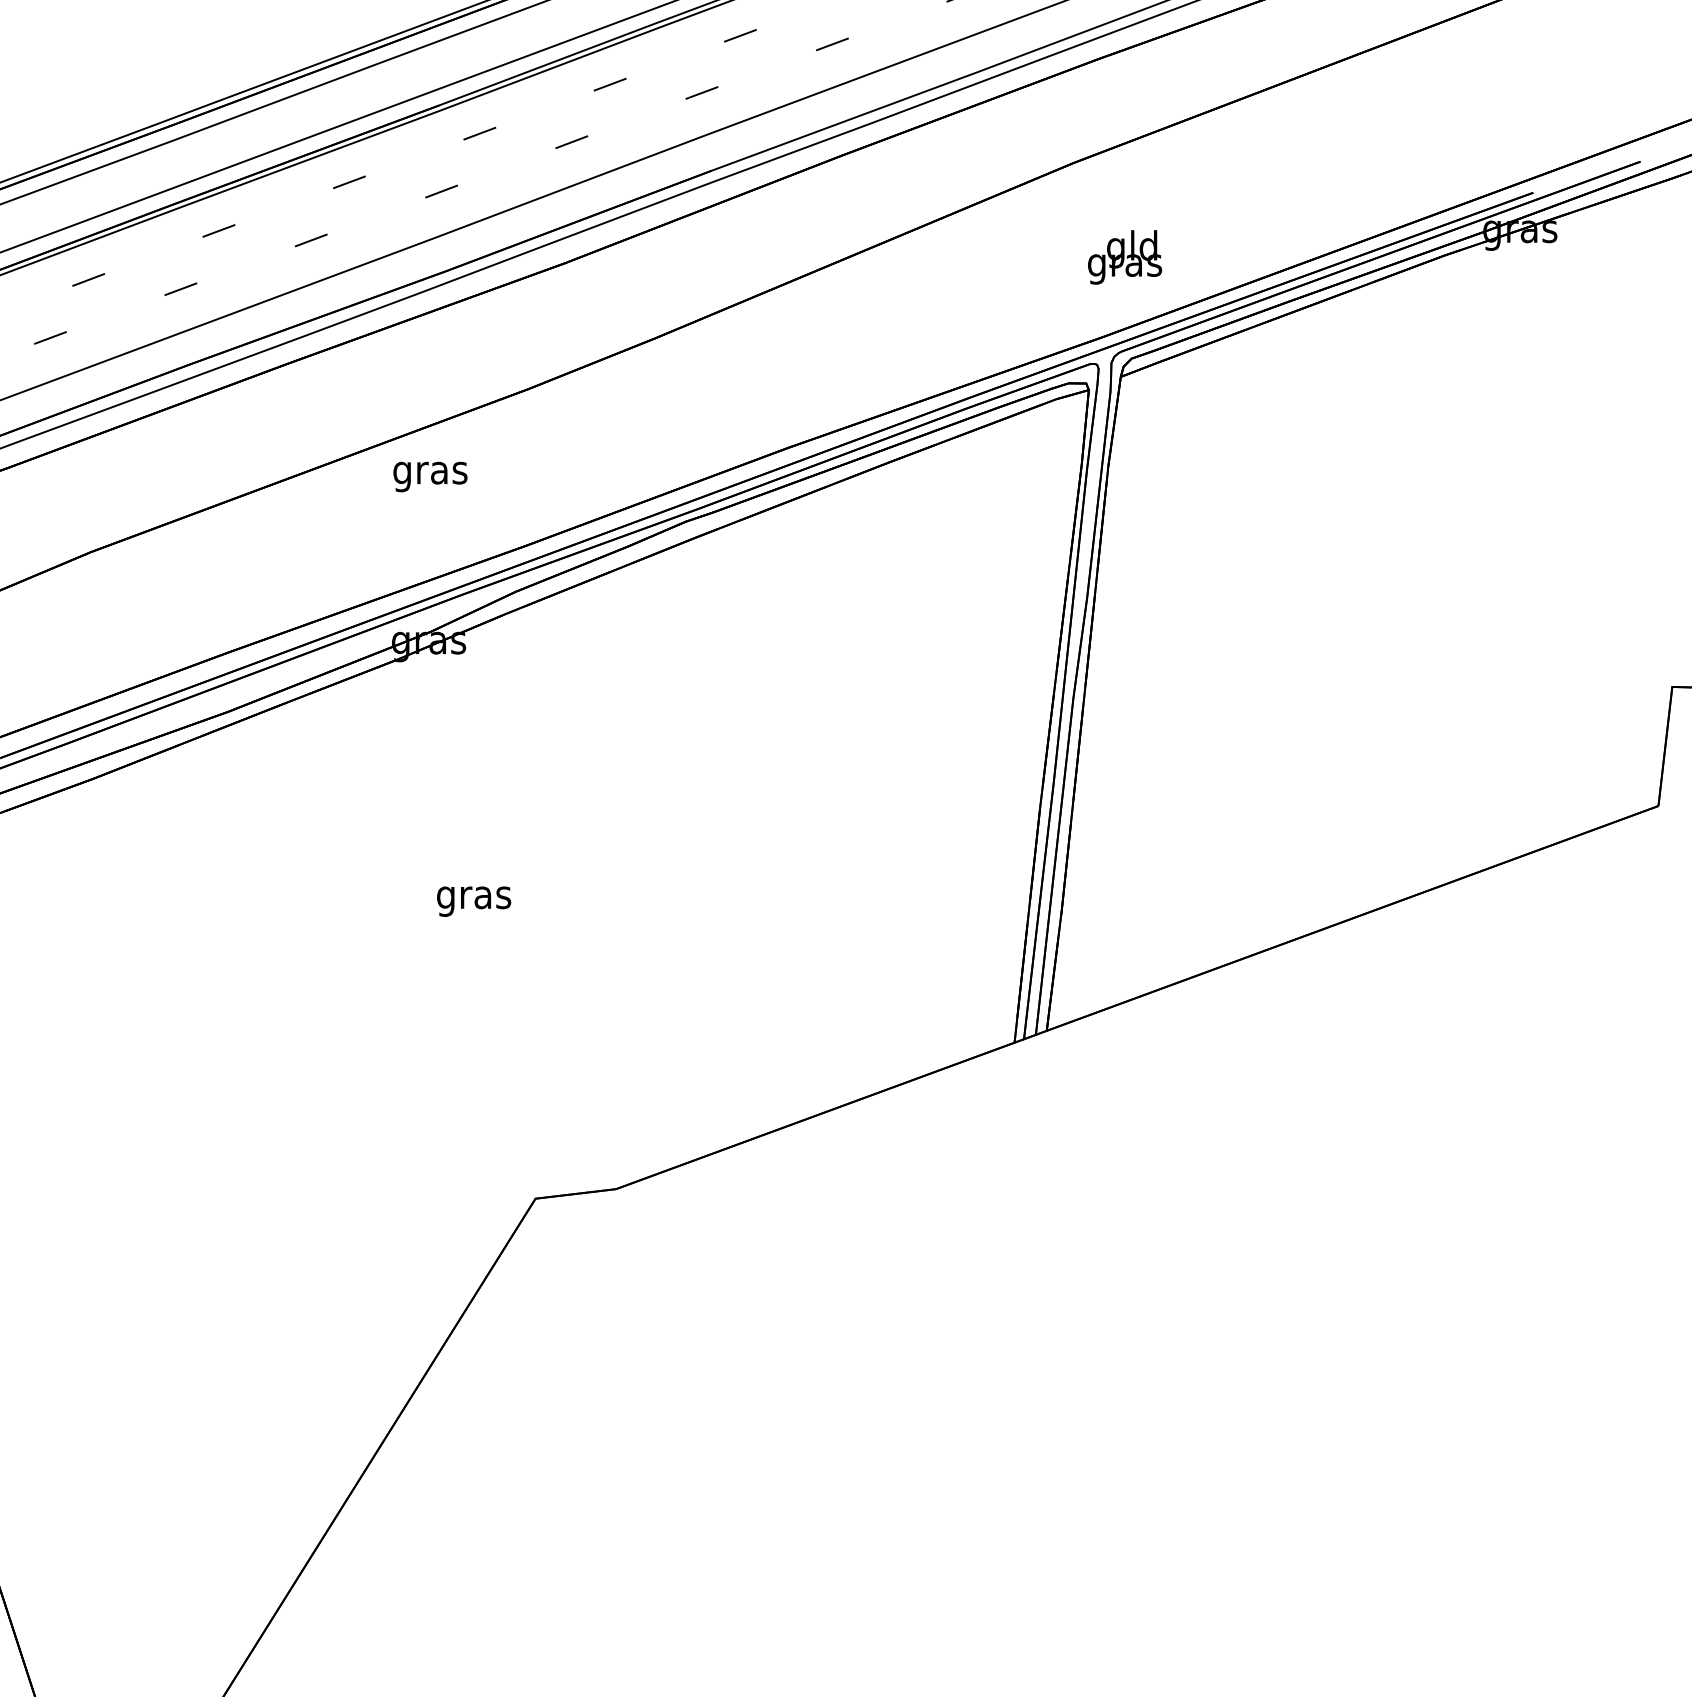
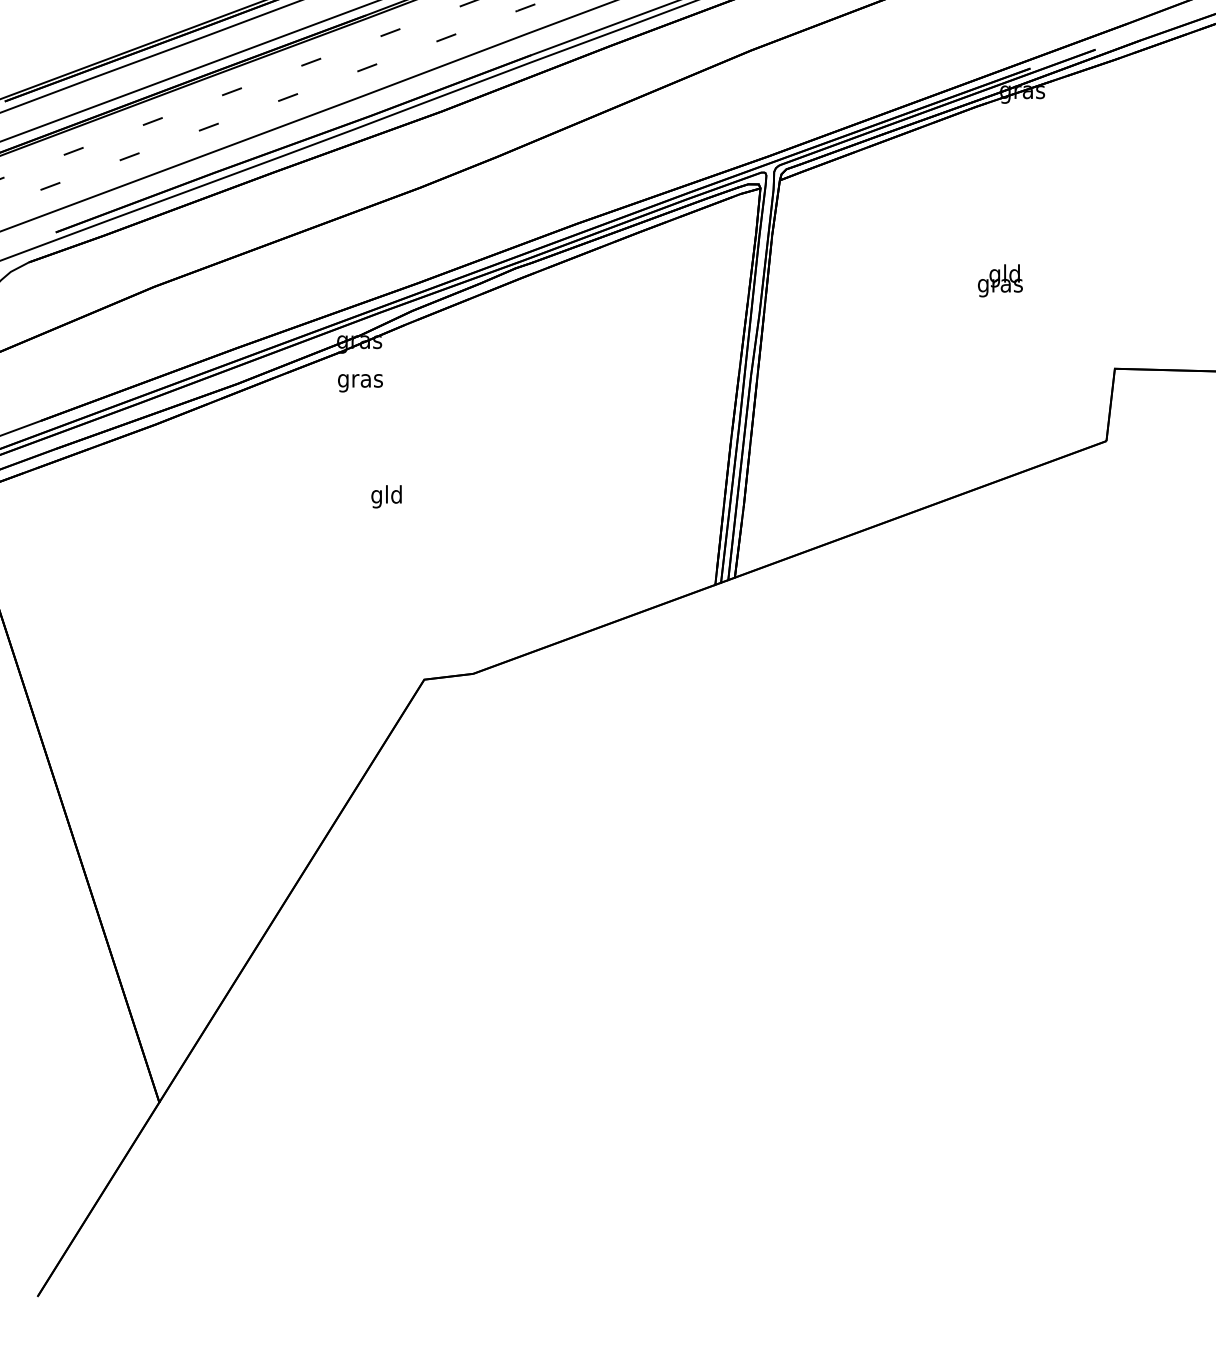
text: (1125, 256) -> (1000, 280), moved
text: (430, 477) -> (360, 383), moved
text: (473, 897) -> (386, 496), gras -> gld

